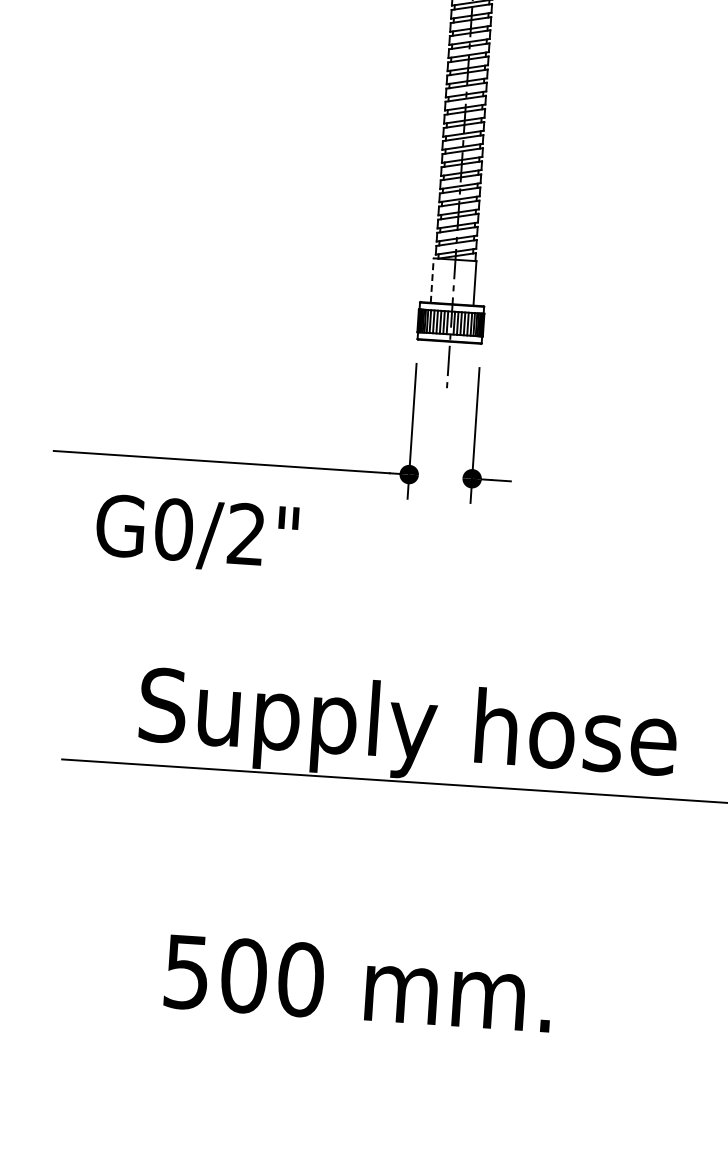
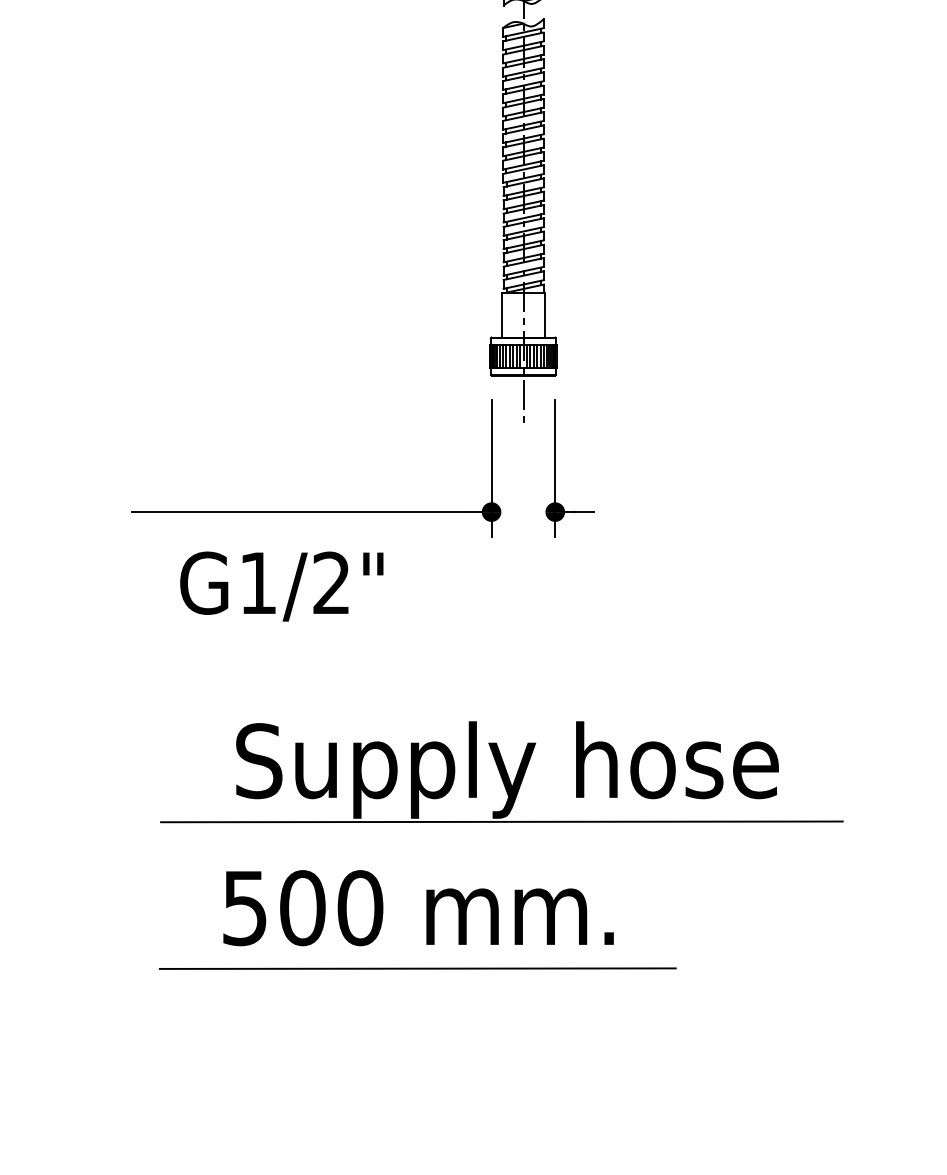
line: (431, 279) -> (501, 314), dashed -> solid
text: (174, 528) -> (258, 582), G0/2" -> G1/2"
line: (306, 920) -> (417, 968), added
text: (358, 983) -> (418, 908), moved

